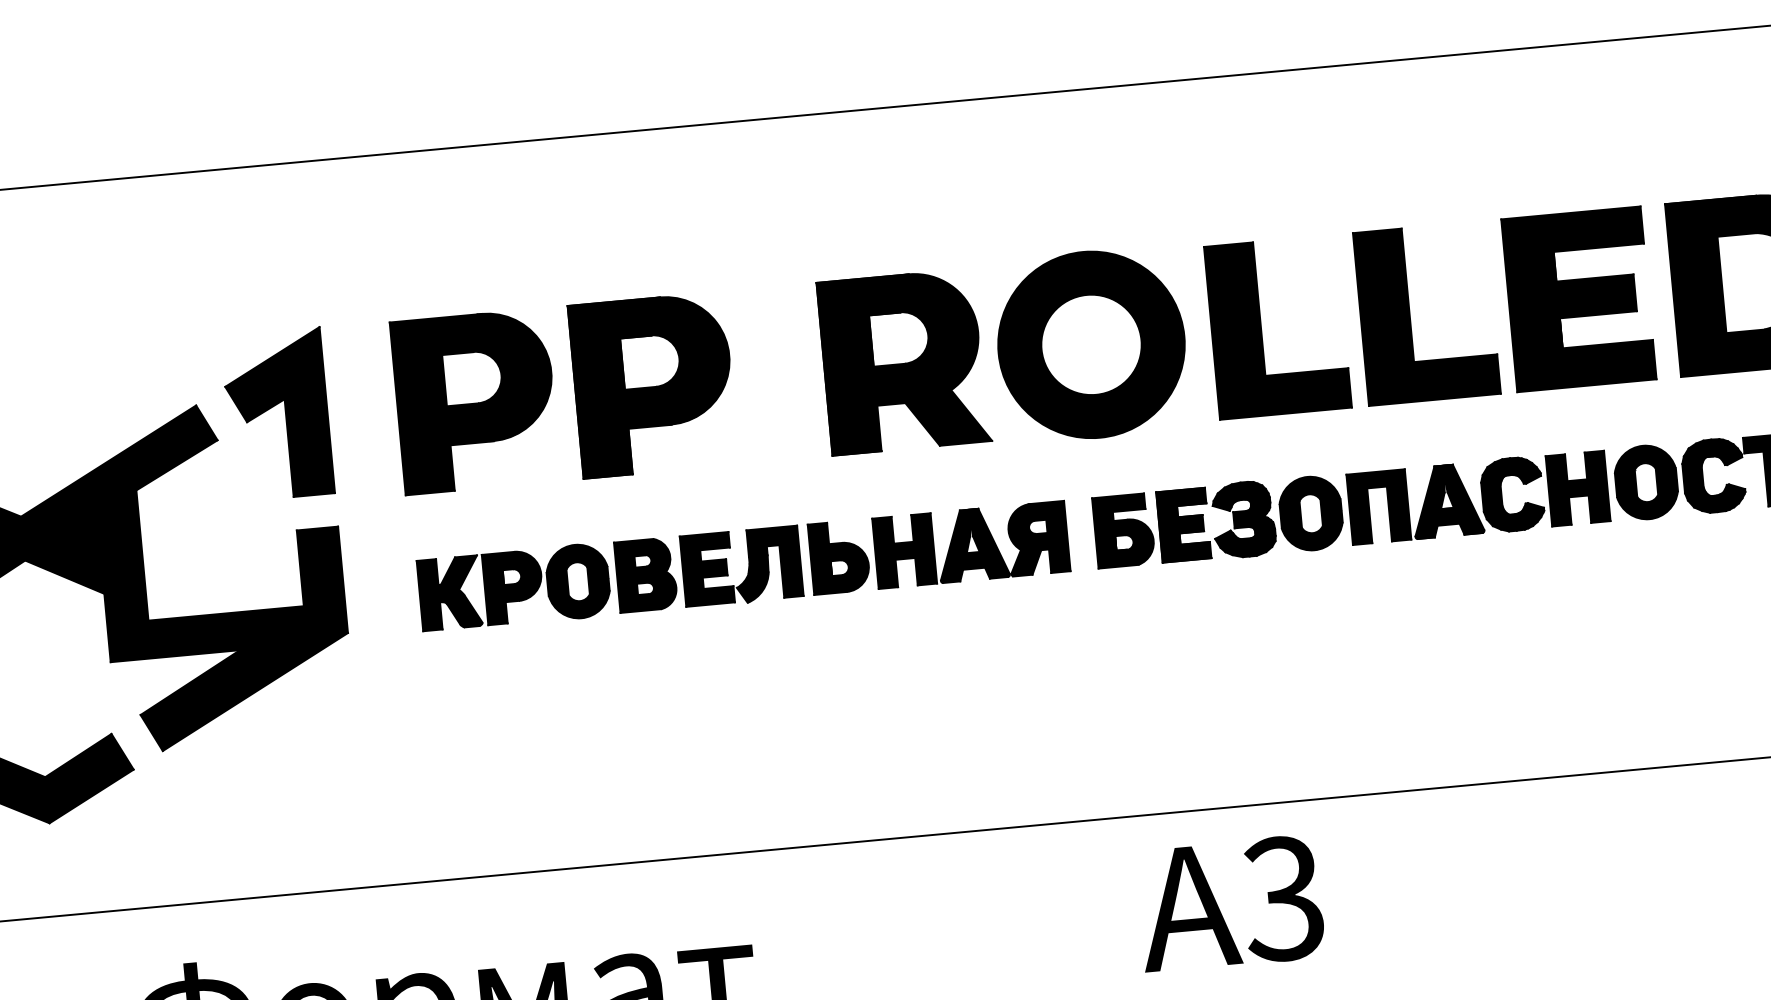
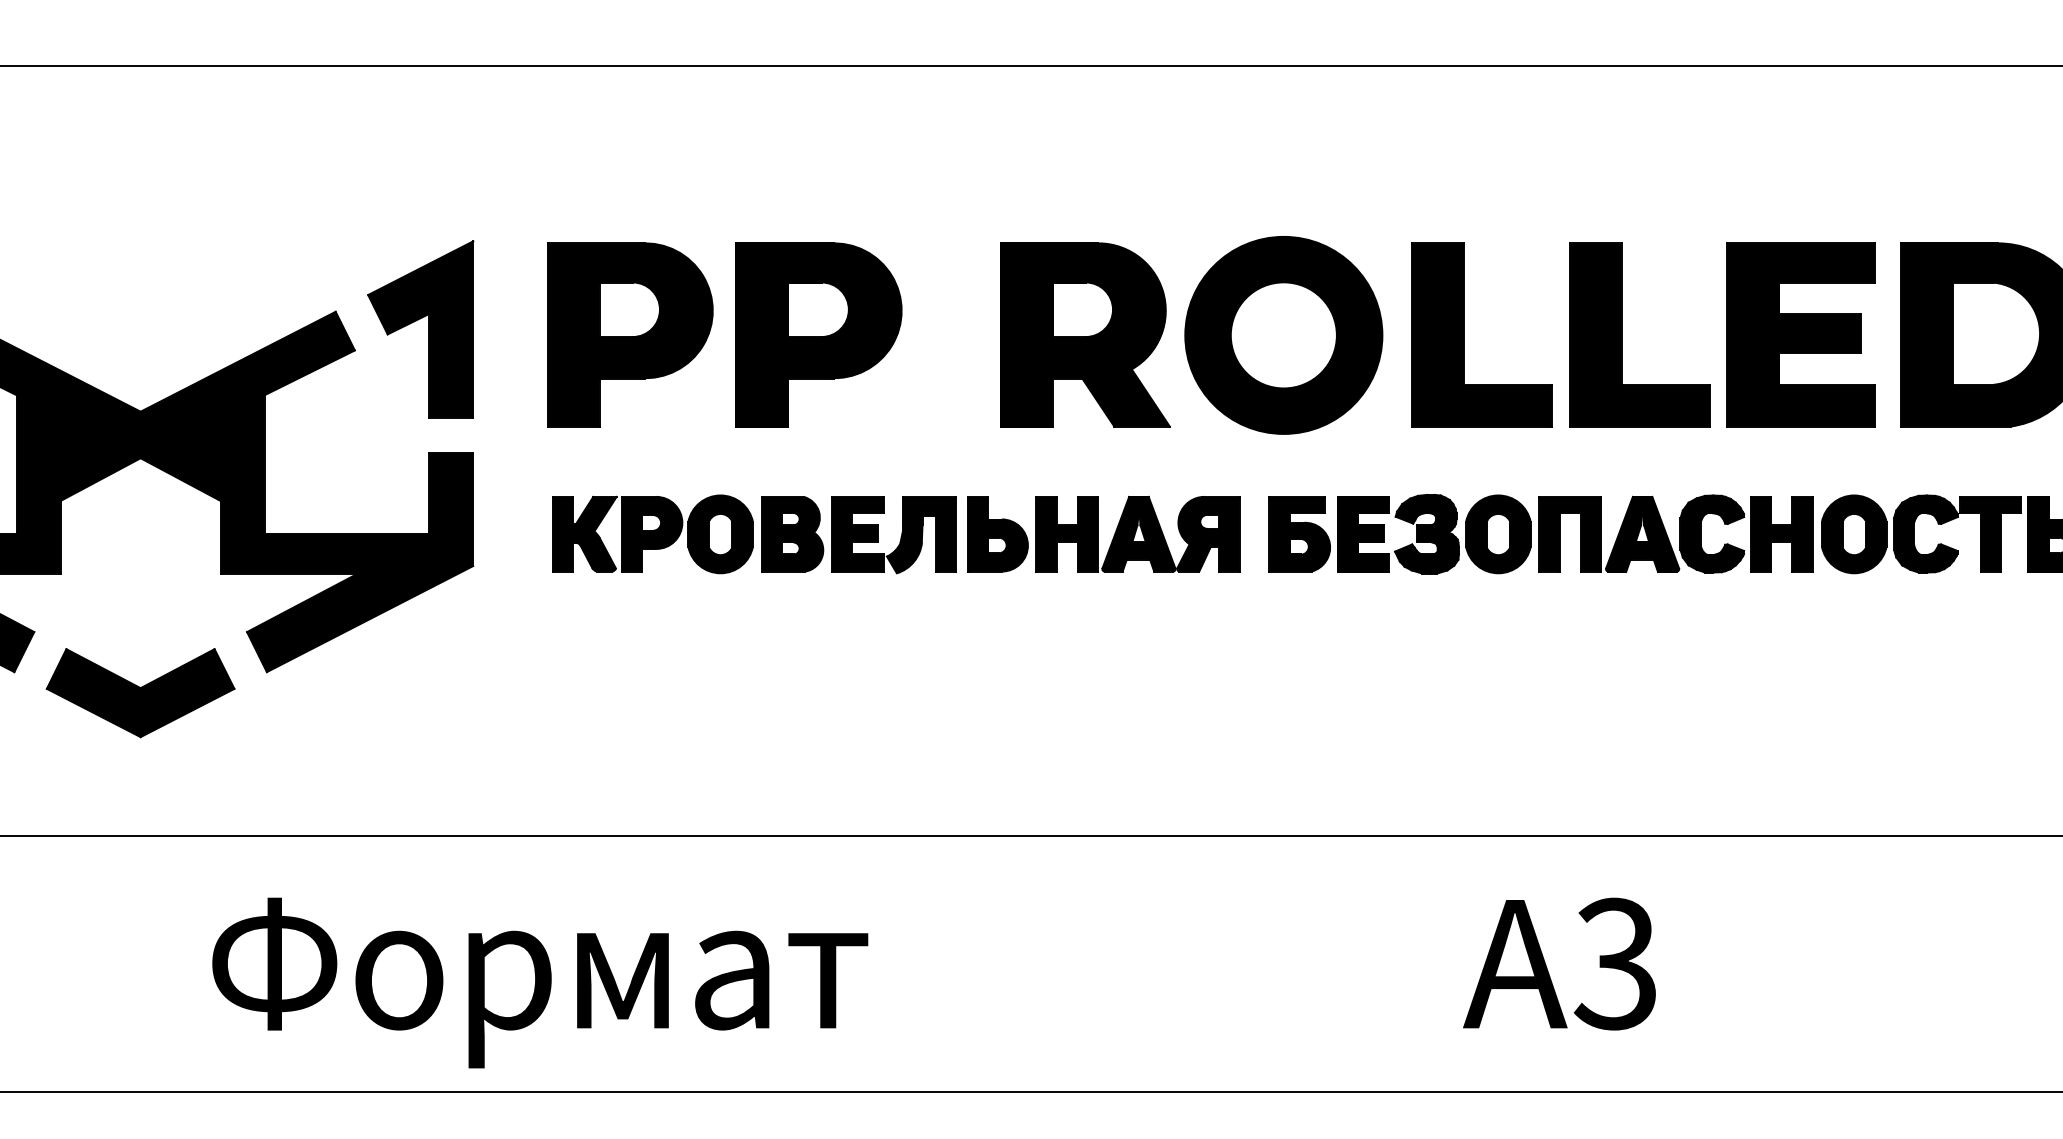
text: (1230, 903) -> (1559, 963), moved

